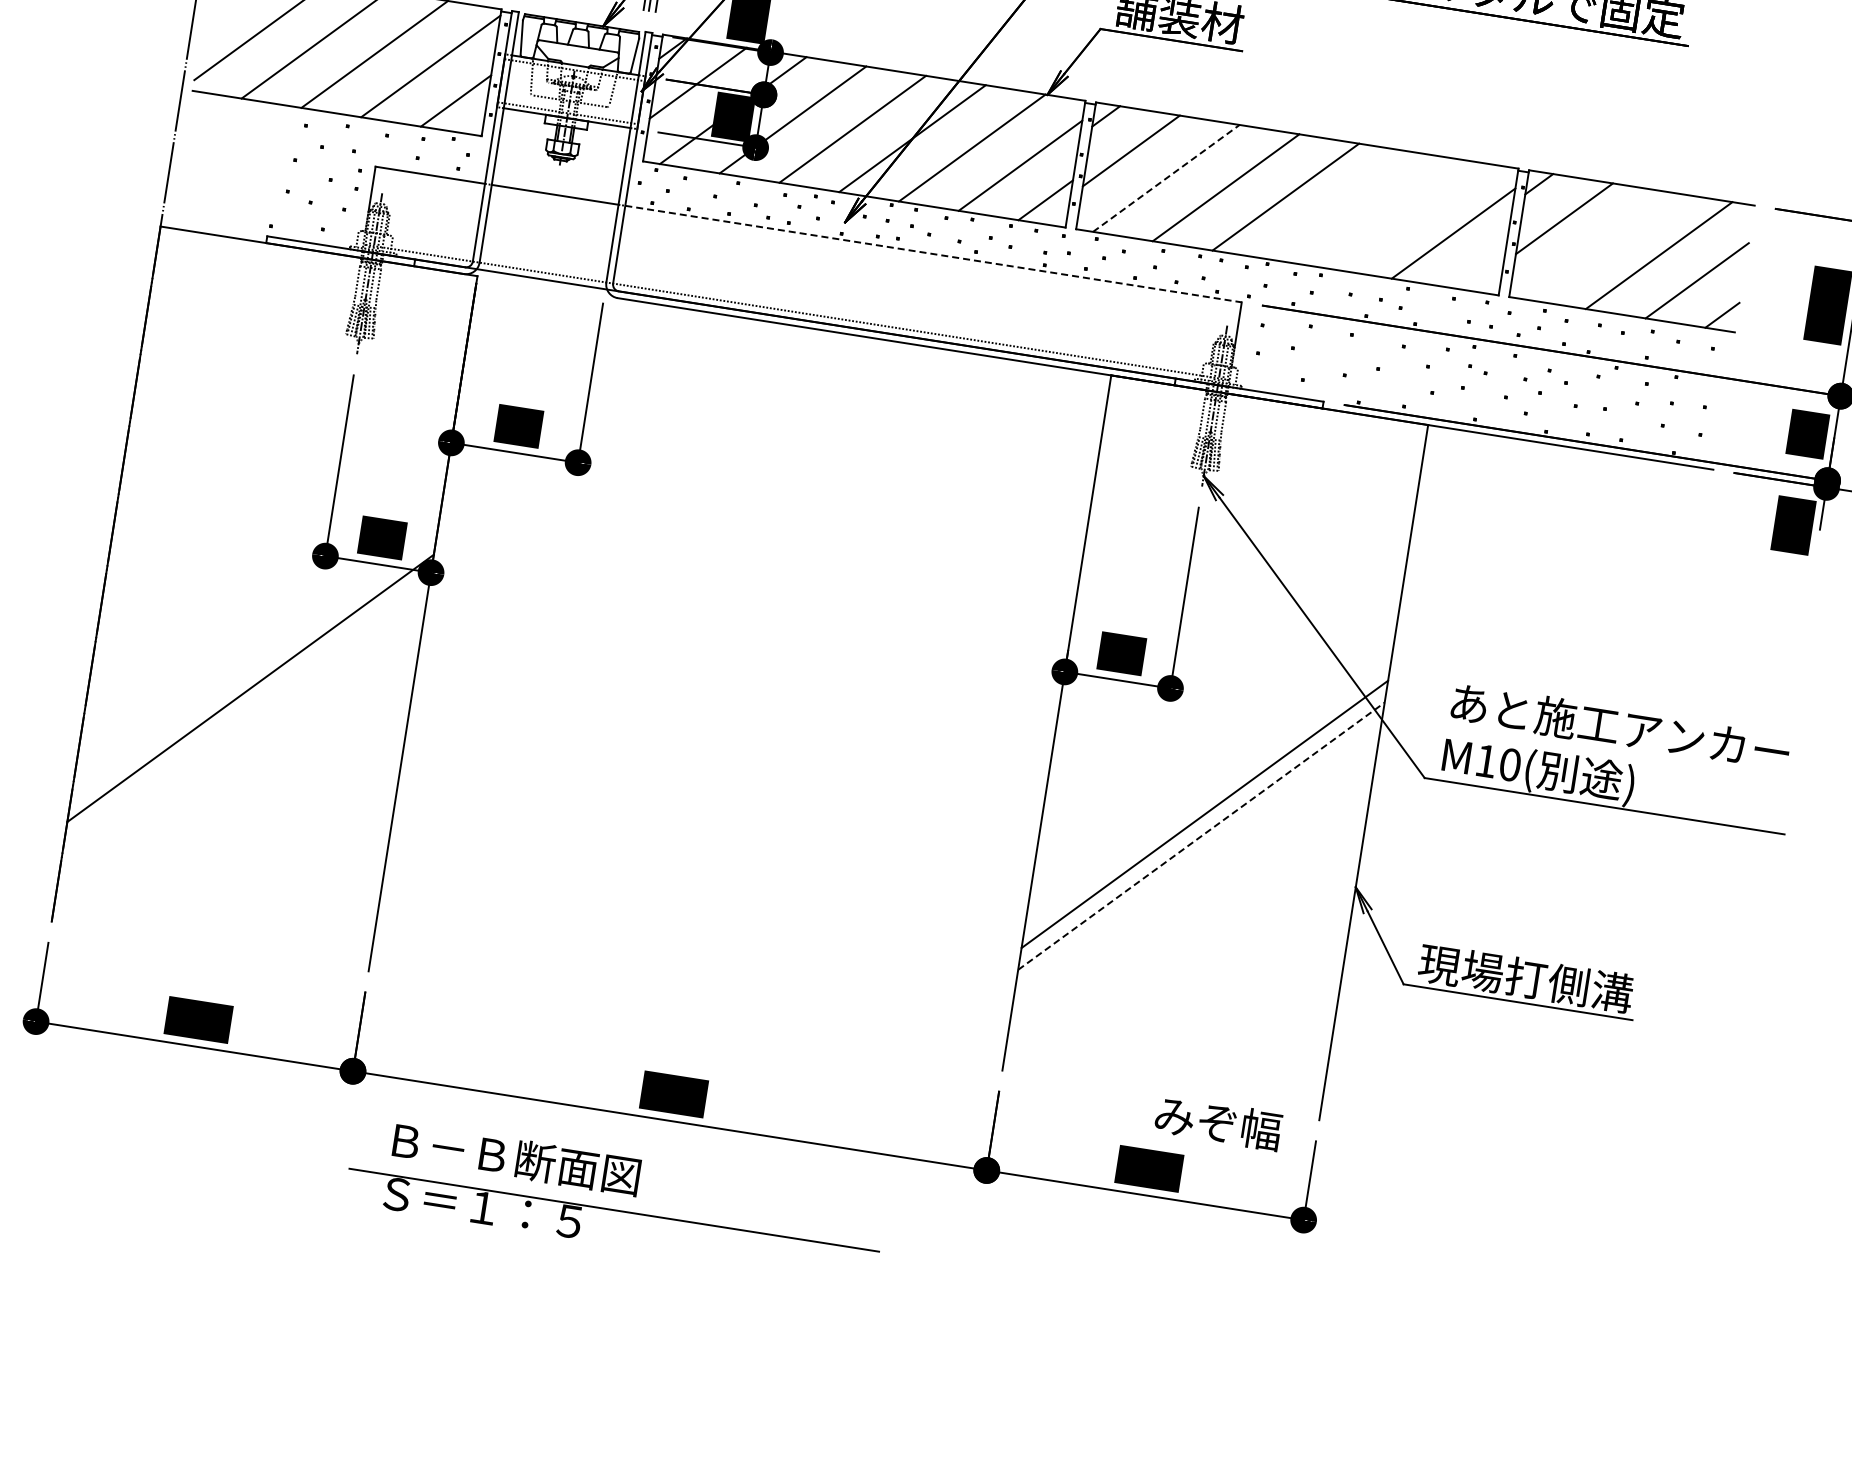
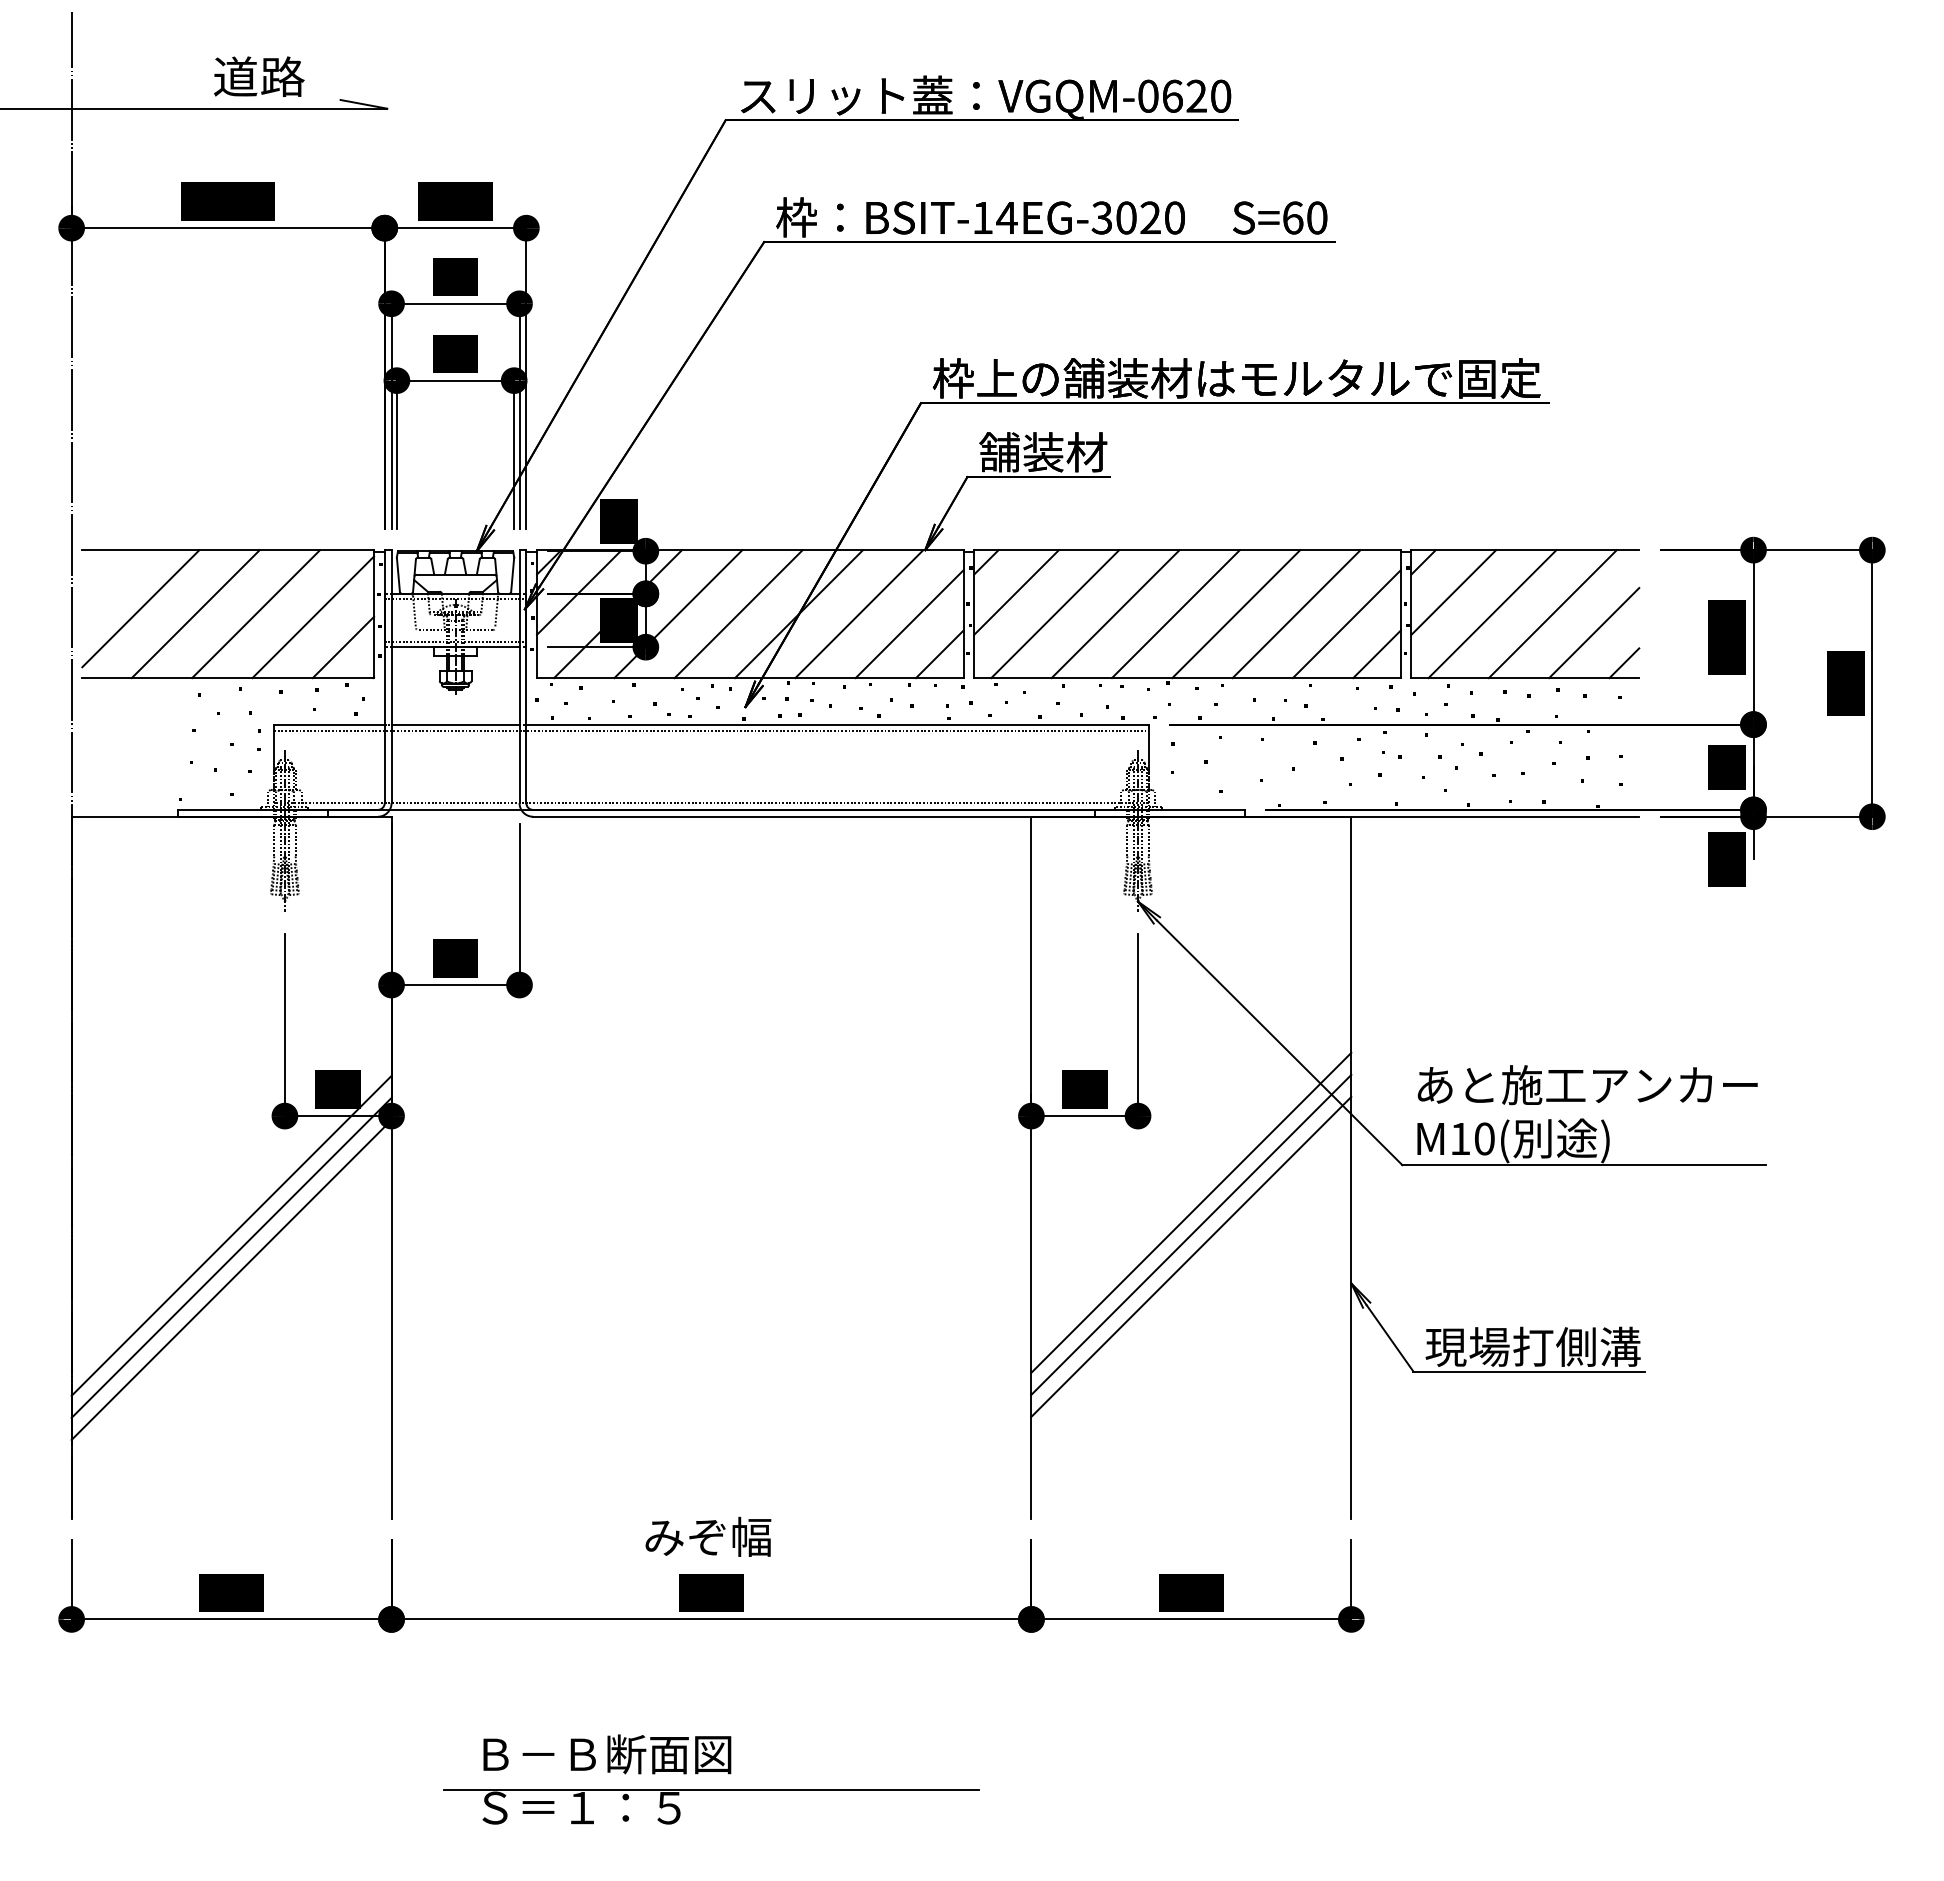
line: (1166, 177) -> (1055, 613), dashed -> solid
line: (1345, 206) -> (1236, 614), added
line: (1405, 216) -> (1296, 614), added
line: (807, 241) -> (711, 731), added
line: (1599, 246) -> (1492, 614), added
line: (934, 254) -> (838, 724), dashed -> solid
line: (1478, 268) -> (1376, 654), added
line: (253, 666) -> (231, 1235), added
line: (247, 709) -> (231, 1279), added
line: (1208, 792) -> (1191, 1212), added
line: (1201, 835) -> (1191, 1256), dashed -> solid
text: (1218, 1122) -> (708, 1536), moved
part: (617, 1191) -> (711, 1771), moved

